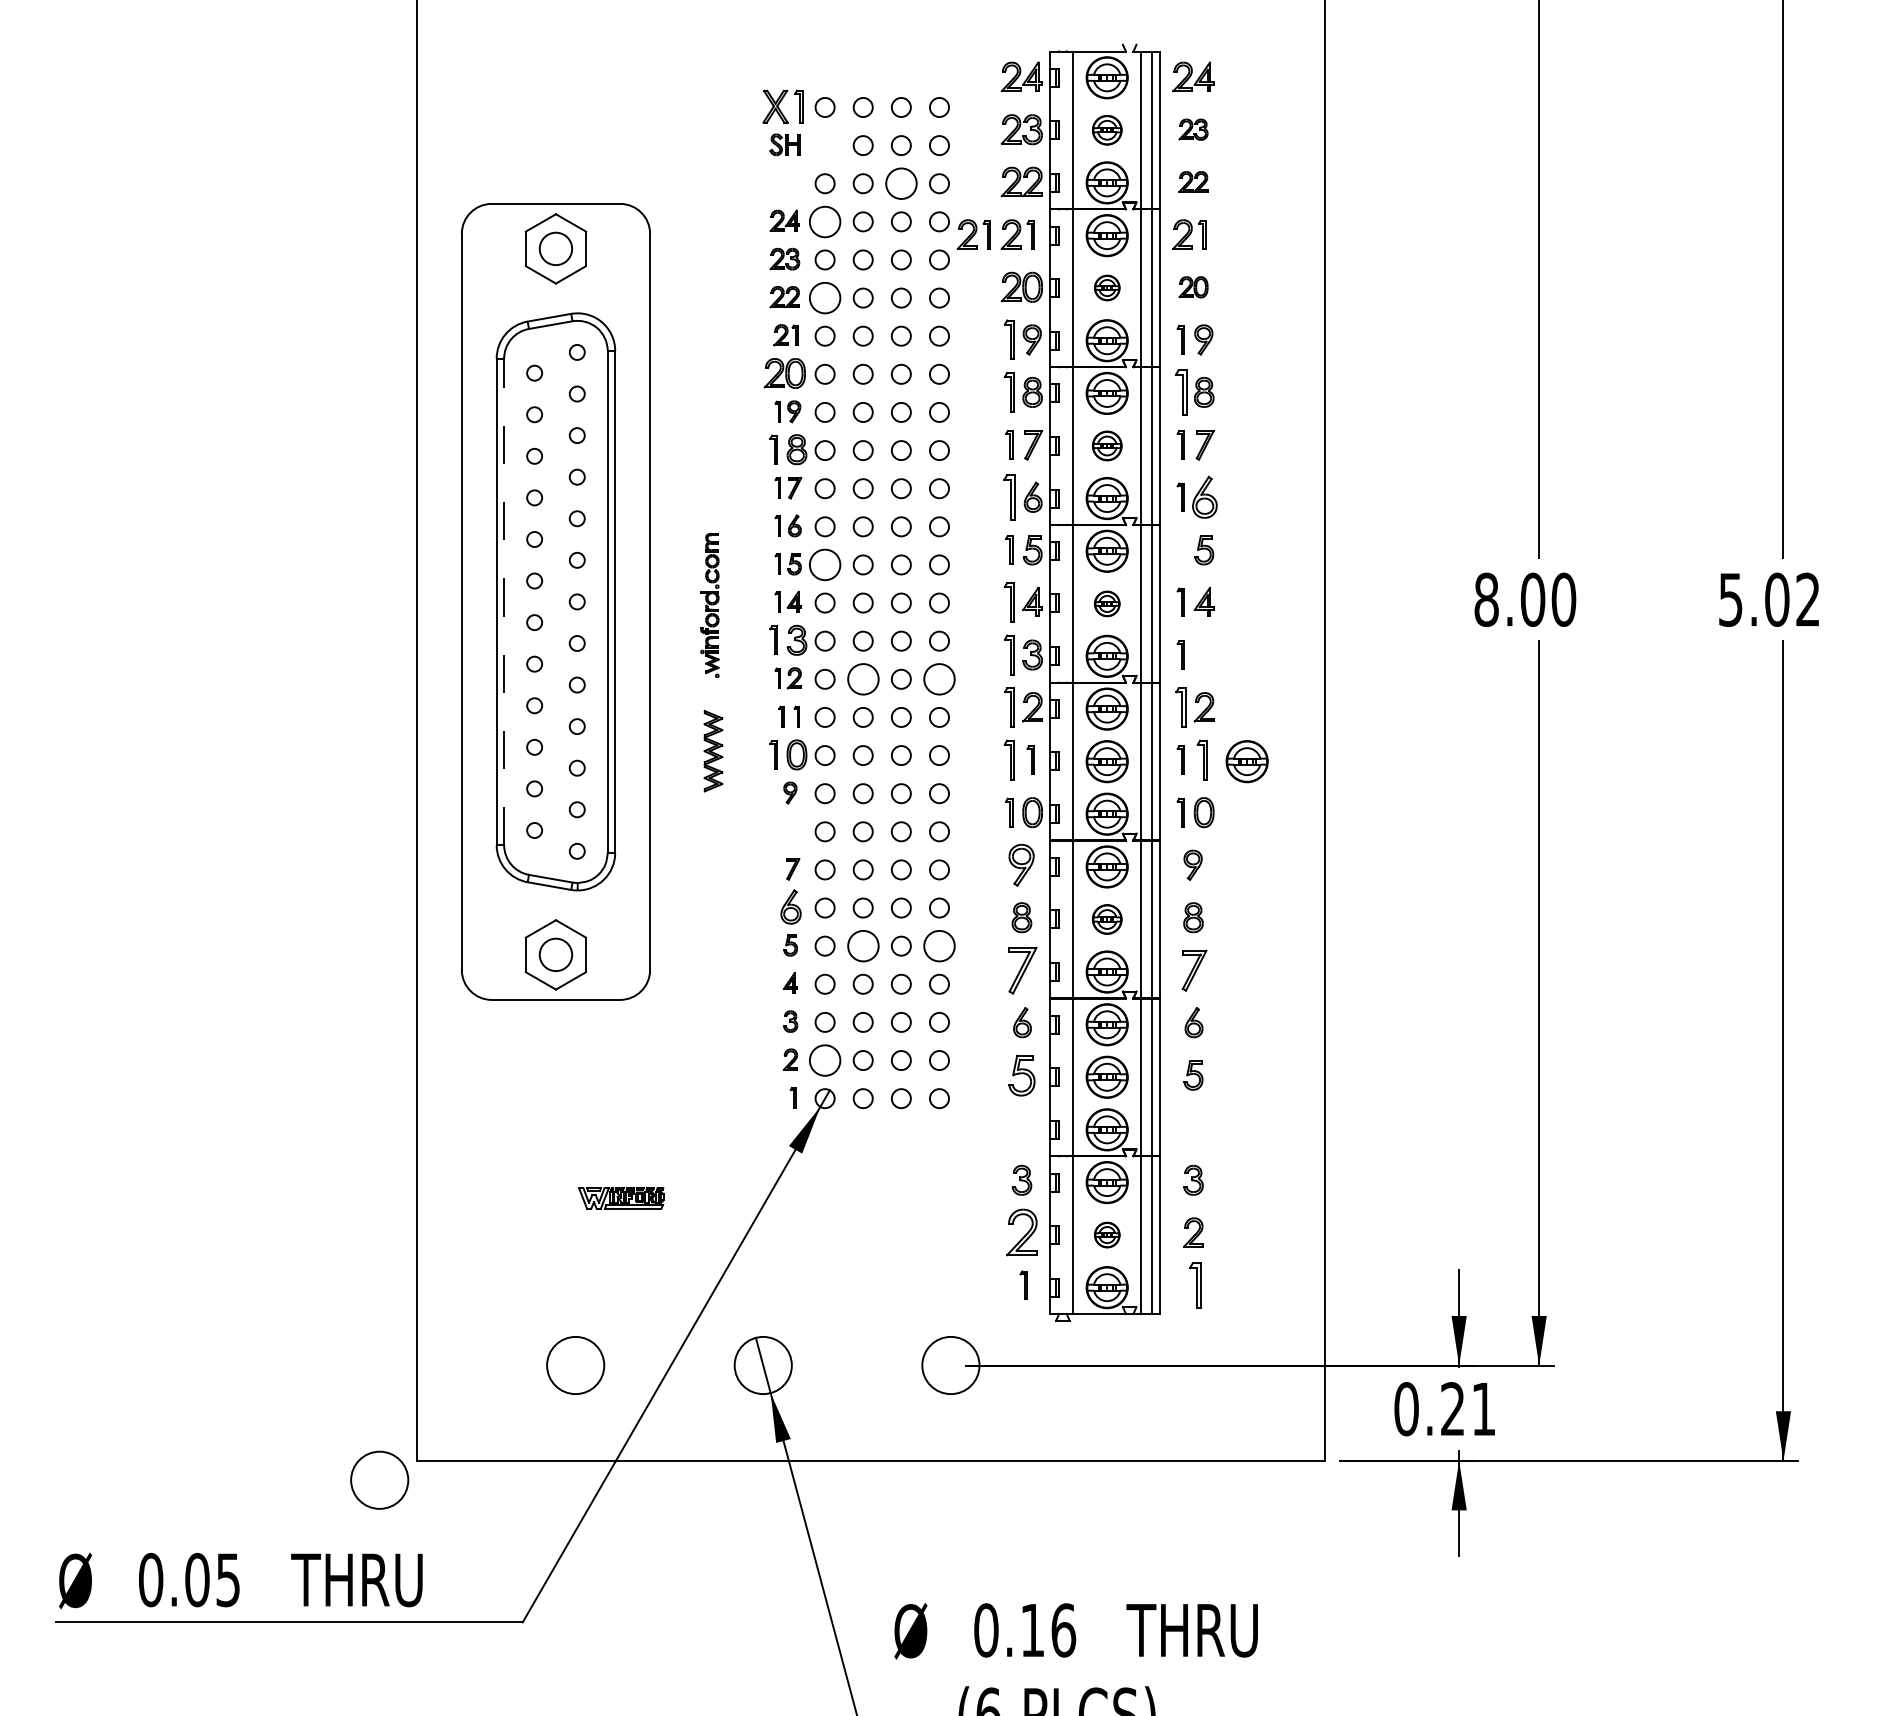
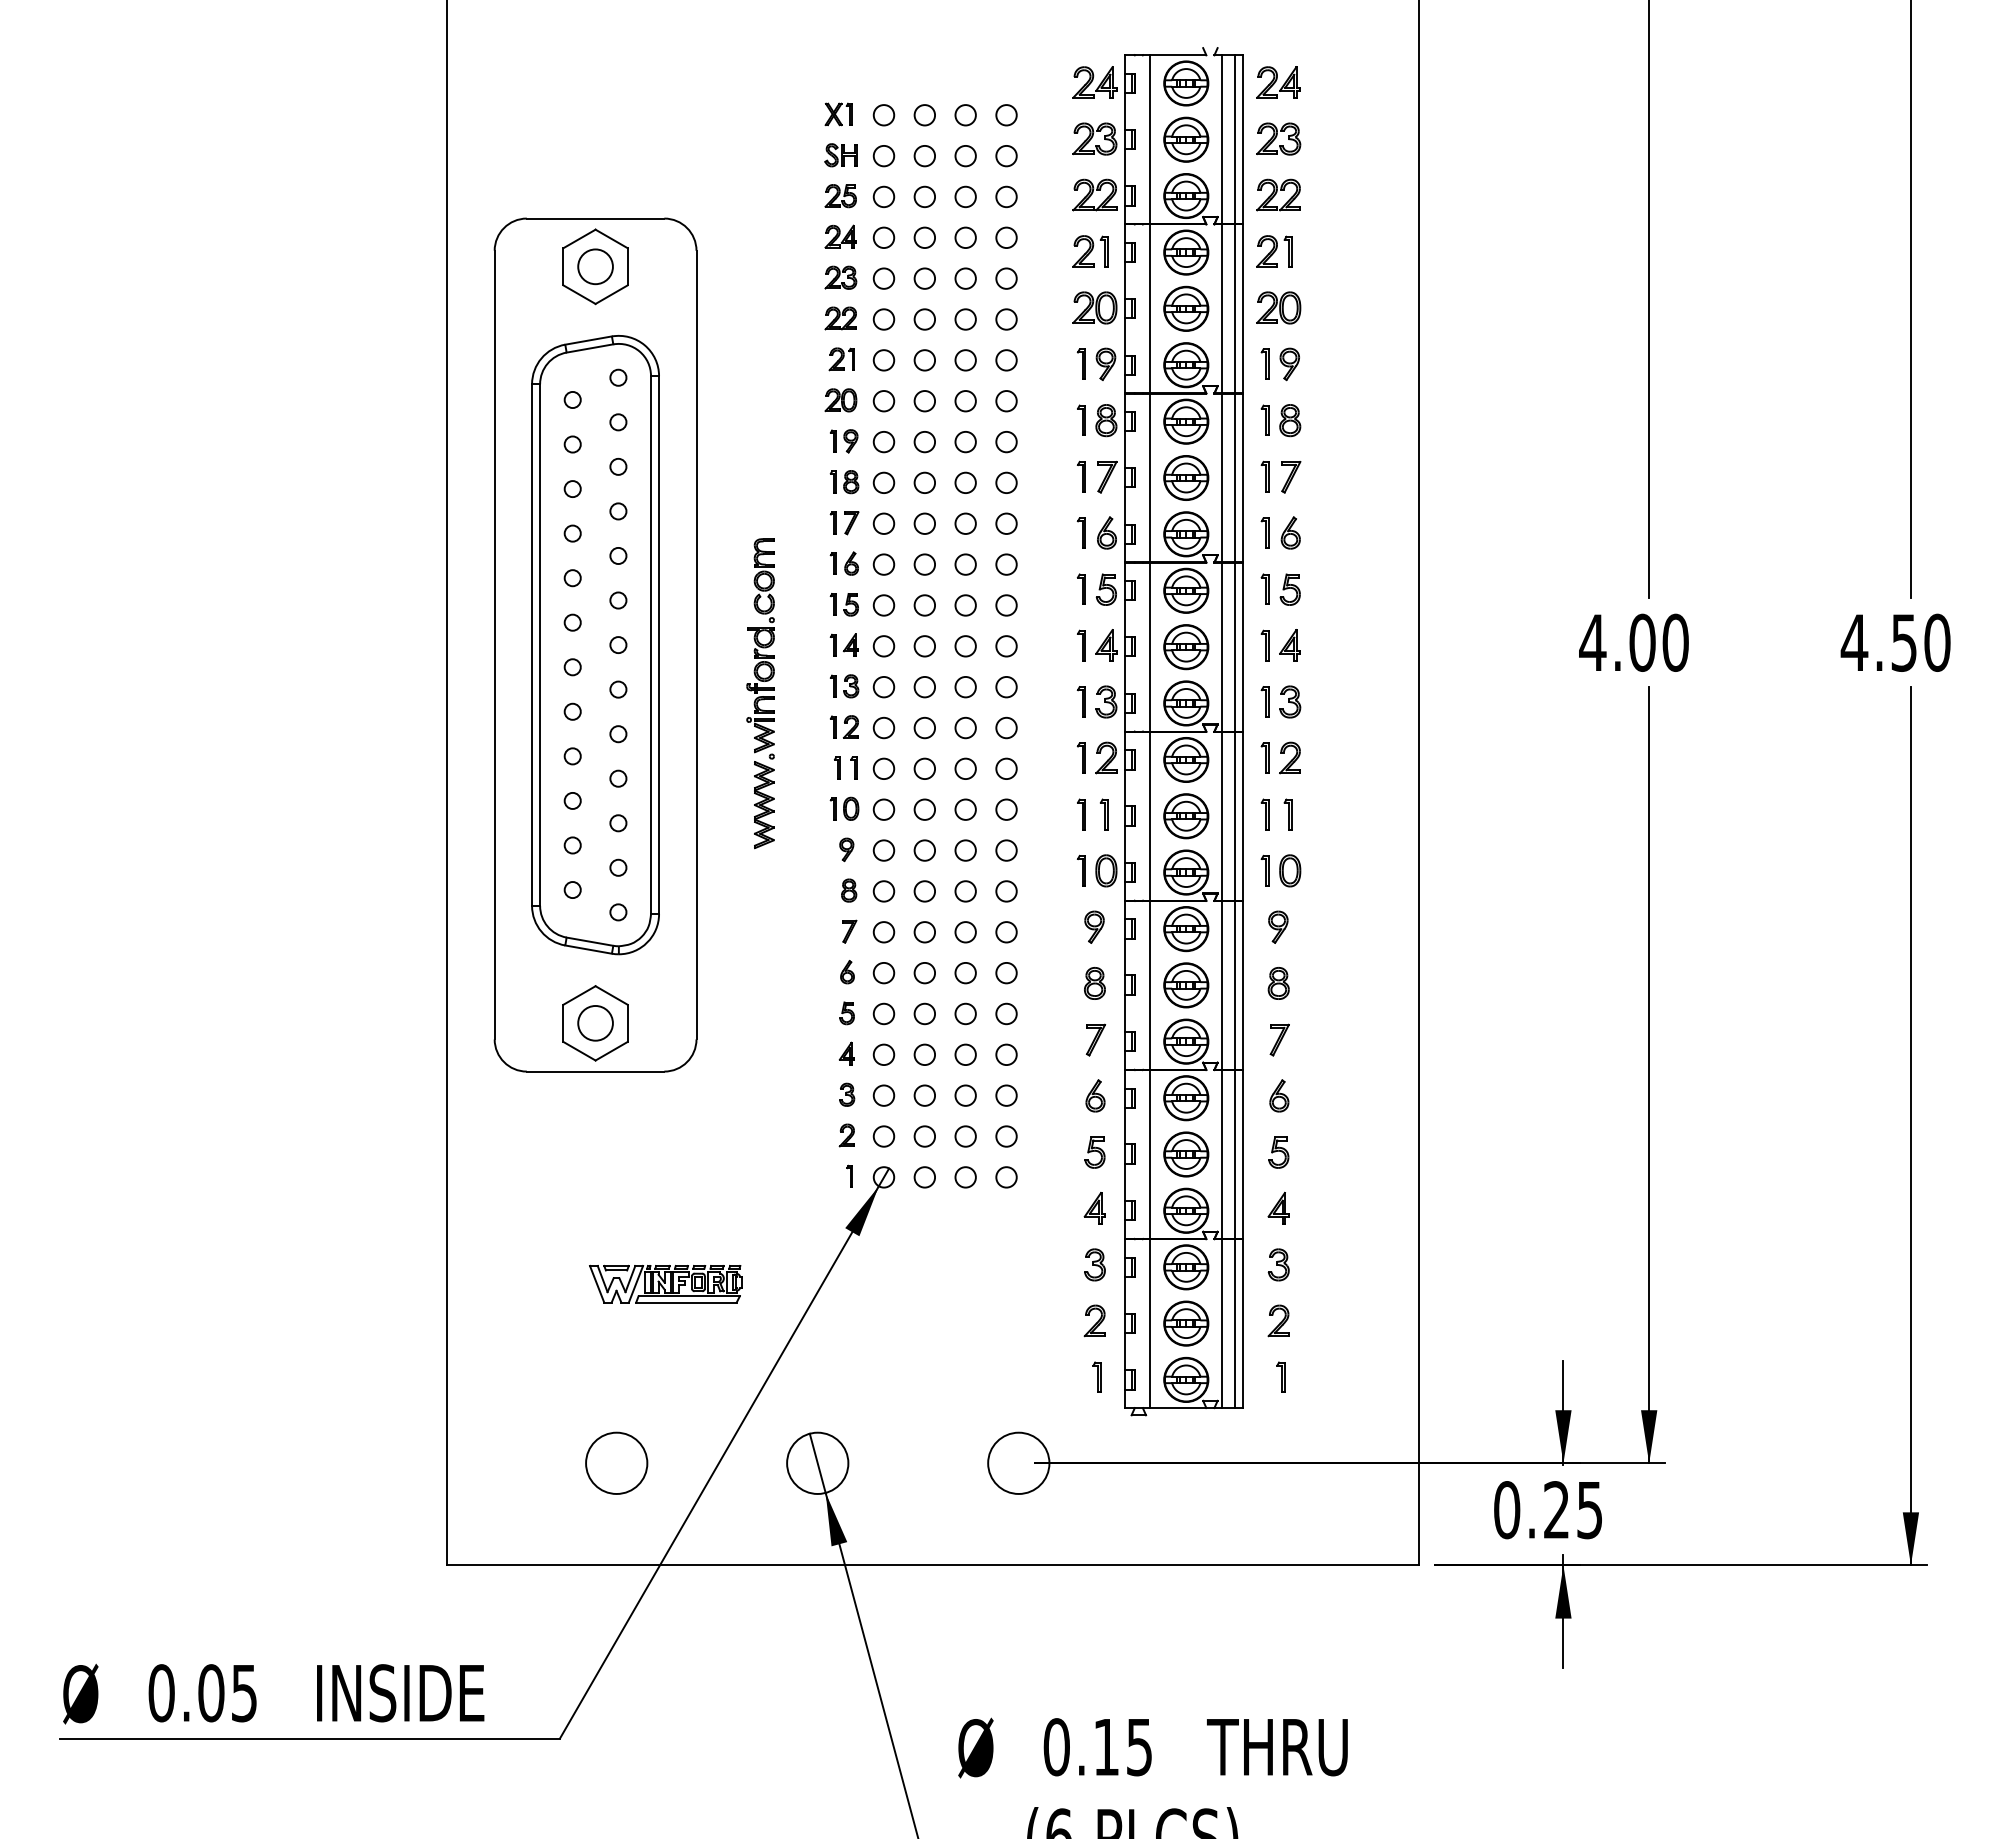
part: (782, 106) -> (838, 114), size x0.62
part: (1193, 129) -> (1278, 138), size x1.43
part: (1107, 130) -> (1186, 139), size x1.43
circle: (824, 145) -> (883, 156), added
part: (1193, 181) -> (1278, 194), size x1.43
part: (784, 183) -> (840, 196), added
circle: (901, 183) -> (965, 196), size x0.62
circle: (824, 221) -> (883, 237), size x0.62
part: (973, 234) -> (1043, 251), removed
part: (1193, 286) -> (1278, 307), size x1.43
part: (1107, 287) -> (1186, 308), size x1.67
circle: (824, 298) -> (883, 319), size x0.62
part: (1008, 339) -> (1080, 363), size x0.71
part: (784, 373) -> (840, 400), size x0.71
part: (1009, 391) -> (1081, 419), size x0.71
part: (1180, 391) -> (1264, 419), size x0.62
part: (1107, 445) -> (1186, 477), size x1.43
part: (788, 450) -> (844, 482), size x0.71
part: (1008, 496) -> (1080, 532), size x0.62
part: (1204, 496) -> (1290, 532), size x0.71
part: (1180, 549) -> (1264, 588), added
circle: (824, 564) -> (883, 605), size x0.62
text: (1486, 599) -> (1592, 642), 8.00 -> 4.00
text: (1769, 599) -> (1895, 642), 5.02 -> 4.50
line: (504, 602) -> (540, 645), dashed -> solid
part: (1009, 602) -> (1081, 645), size x0.71
part: (1107, 604) -> (1186, 647), size x1.67
part: (709, 605) -> (760, 648), size x1.43
part: (788, 640) -> (844, 686), size x0.71
part: (1008, 654) -> (1080, 701), size x0.71
part: (1204, 654) -> (1290, 701), added
circle: (862, 678) -> (924, 727), size x0.62
circle: (939, 678) -> (1006, 727), size x0.62
part: (1008, 706) -> (1080, 757), size x0.71
part: (1180, 706) -> (1264, 757), size x0.71
part: (788, 754) -> (844, 808), size x0.71
part: (1009, 760) -> (1081, 814), size x0.71
part: (1201, 760) -> (1287, 814), size x0.71
part: (1247, 761) -> (1336, 816), removed
part: (792, 830) -> (849, 890), added
part: (1021, 864) -> (1094, 926), size x0.71
part: (791, 907) -> (847, 972), size x0.62
part: (1107, 919) -> (1186, 985), size x1.43
circle: (862, 945) -> (924, 1013), size x0.62
circle: (939, 945) -> (1006, 1013), size x0.62
part: (1022, 969) -> (1095, 1039), size x0.62
part: (1194, 969) -> (1279, 1039), size x0.71
circle: (824, 1060) -> (883, 1136), size x0.62
part: (1021, 1075) -> (1094, 1152), size x0.71
part: (1193, 1126) -> (1278, 1207), added
part: (1021, 1127) -> (1094, 1208), added
part: (621, 1198) -> (665, 1284), size x1.67
part: (1021, 1232) -> (1094, 1320), size x0.62
part: (1107, 1235) -> (1186, 1323), size x1.67
part: (1195, 1284) -> (1280, 1376), size x0.62
text: (1483, 1409) -> (1589, 1510), 0.21 -> 0.25
circle: (379, 1479) -> (406, 1585), removed
text: (371, 1580) -> (397, 1693), THRU -> INSIDE
text: (1063, 1630) -> (1139, 1747), 0.16 -> 0.15

